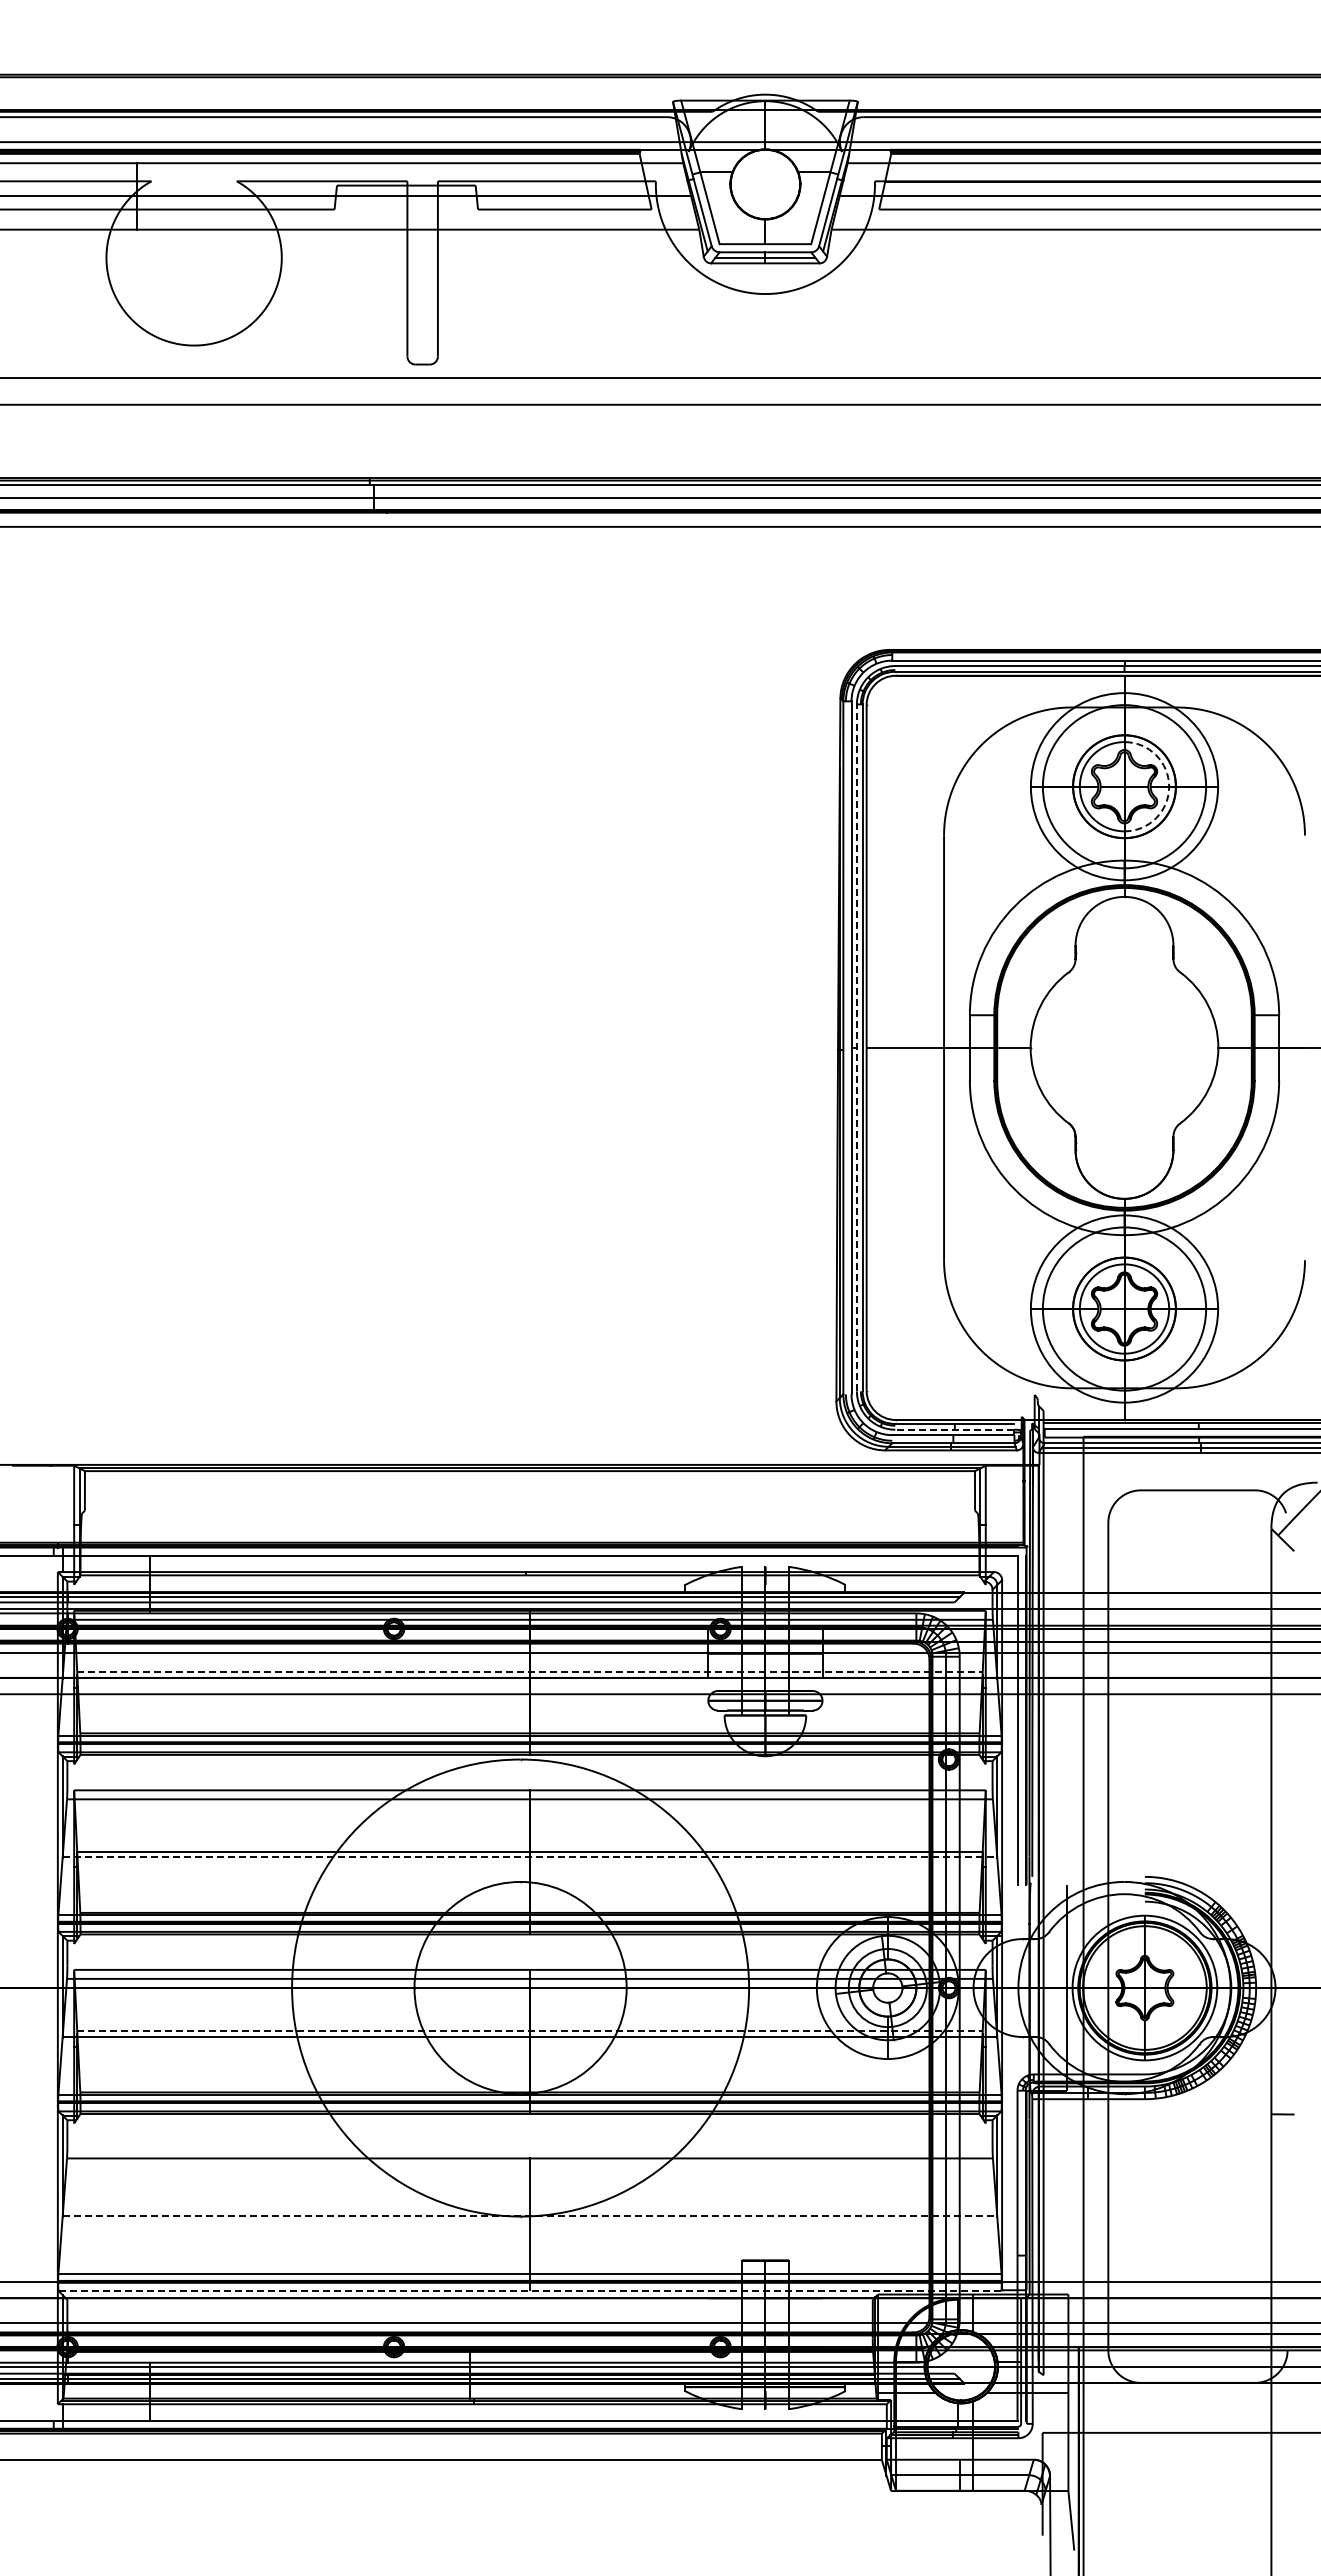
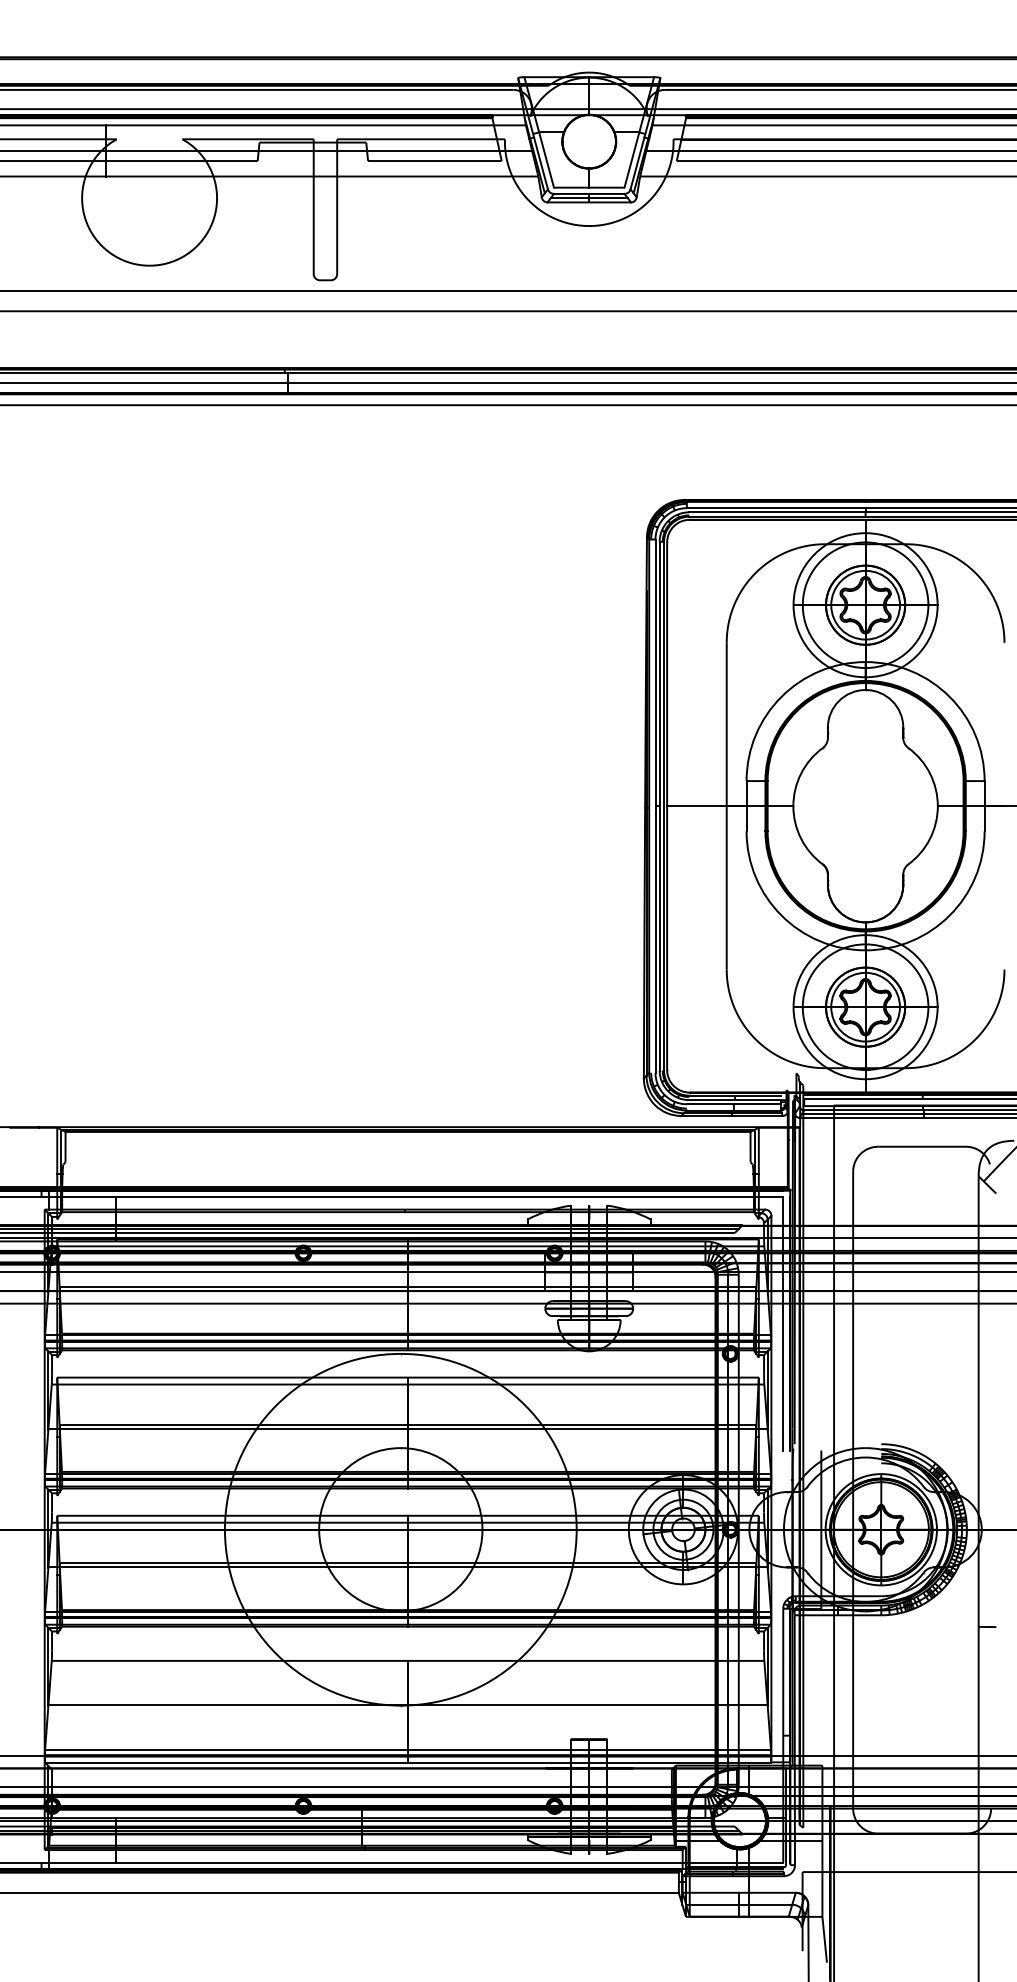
arc: (1169, 786) -> (900, 605), dashed -> solid
line: (856, 1047) -> (659, 805), dashed -> solid
line: (954, 1429) -> (734, 1099), dashed -> solid
line: (529, 1672) -> (407, 1286), dashed -> solid
line: (530, 1857) -> (408, 1429), dashed -> solid
line: (529, 2031) -> (407, 1563), dashed -> solid
line: (530, 2216) -> (408, 1705), dashed -> solid
line: (529, 2290) -> (407, 1762), dashed -> solid

